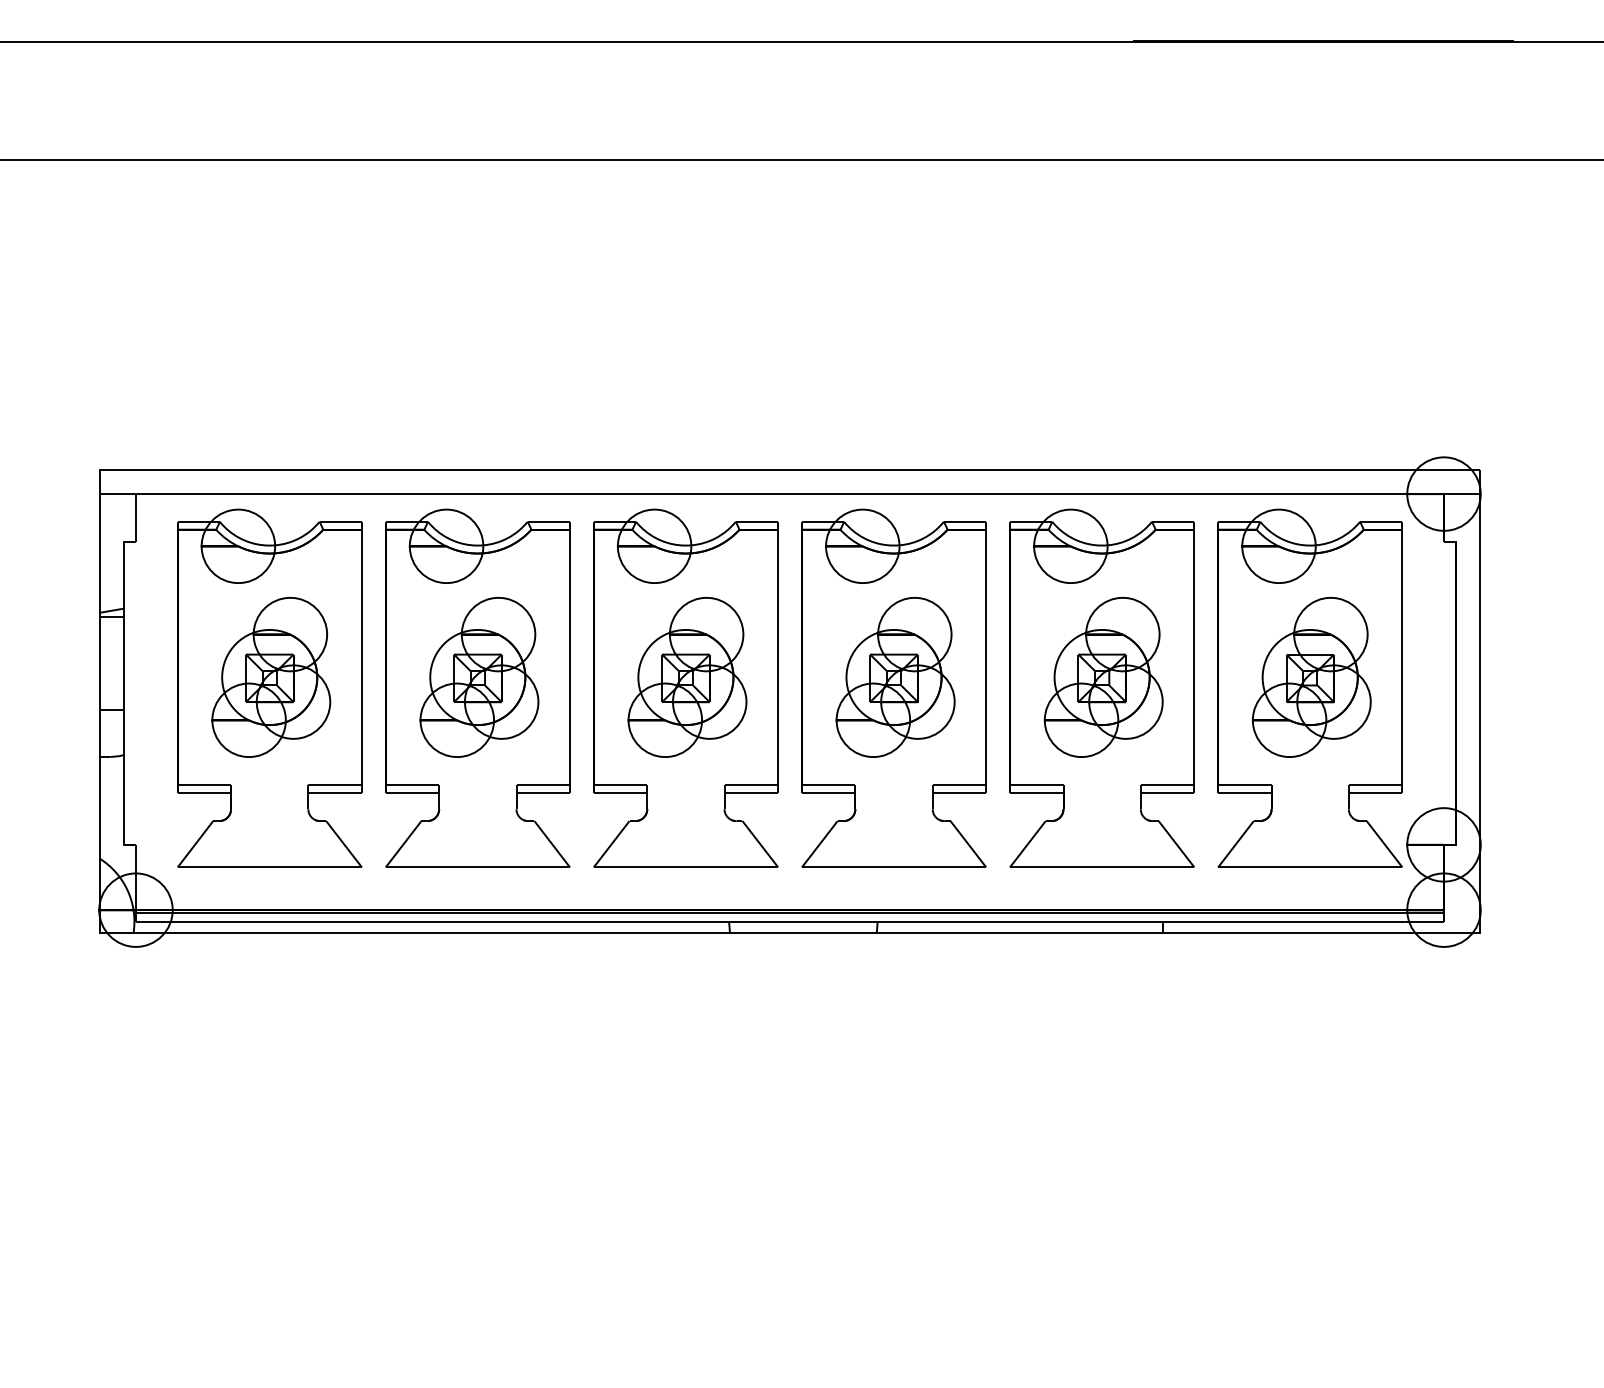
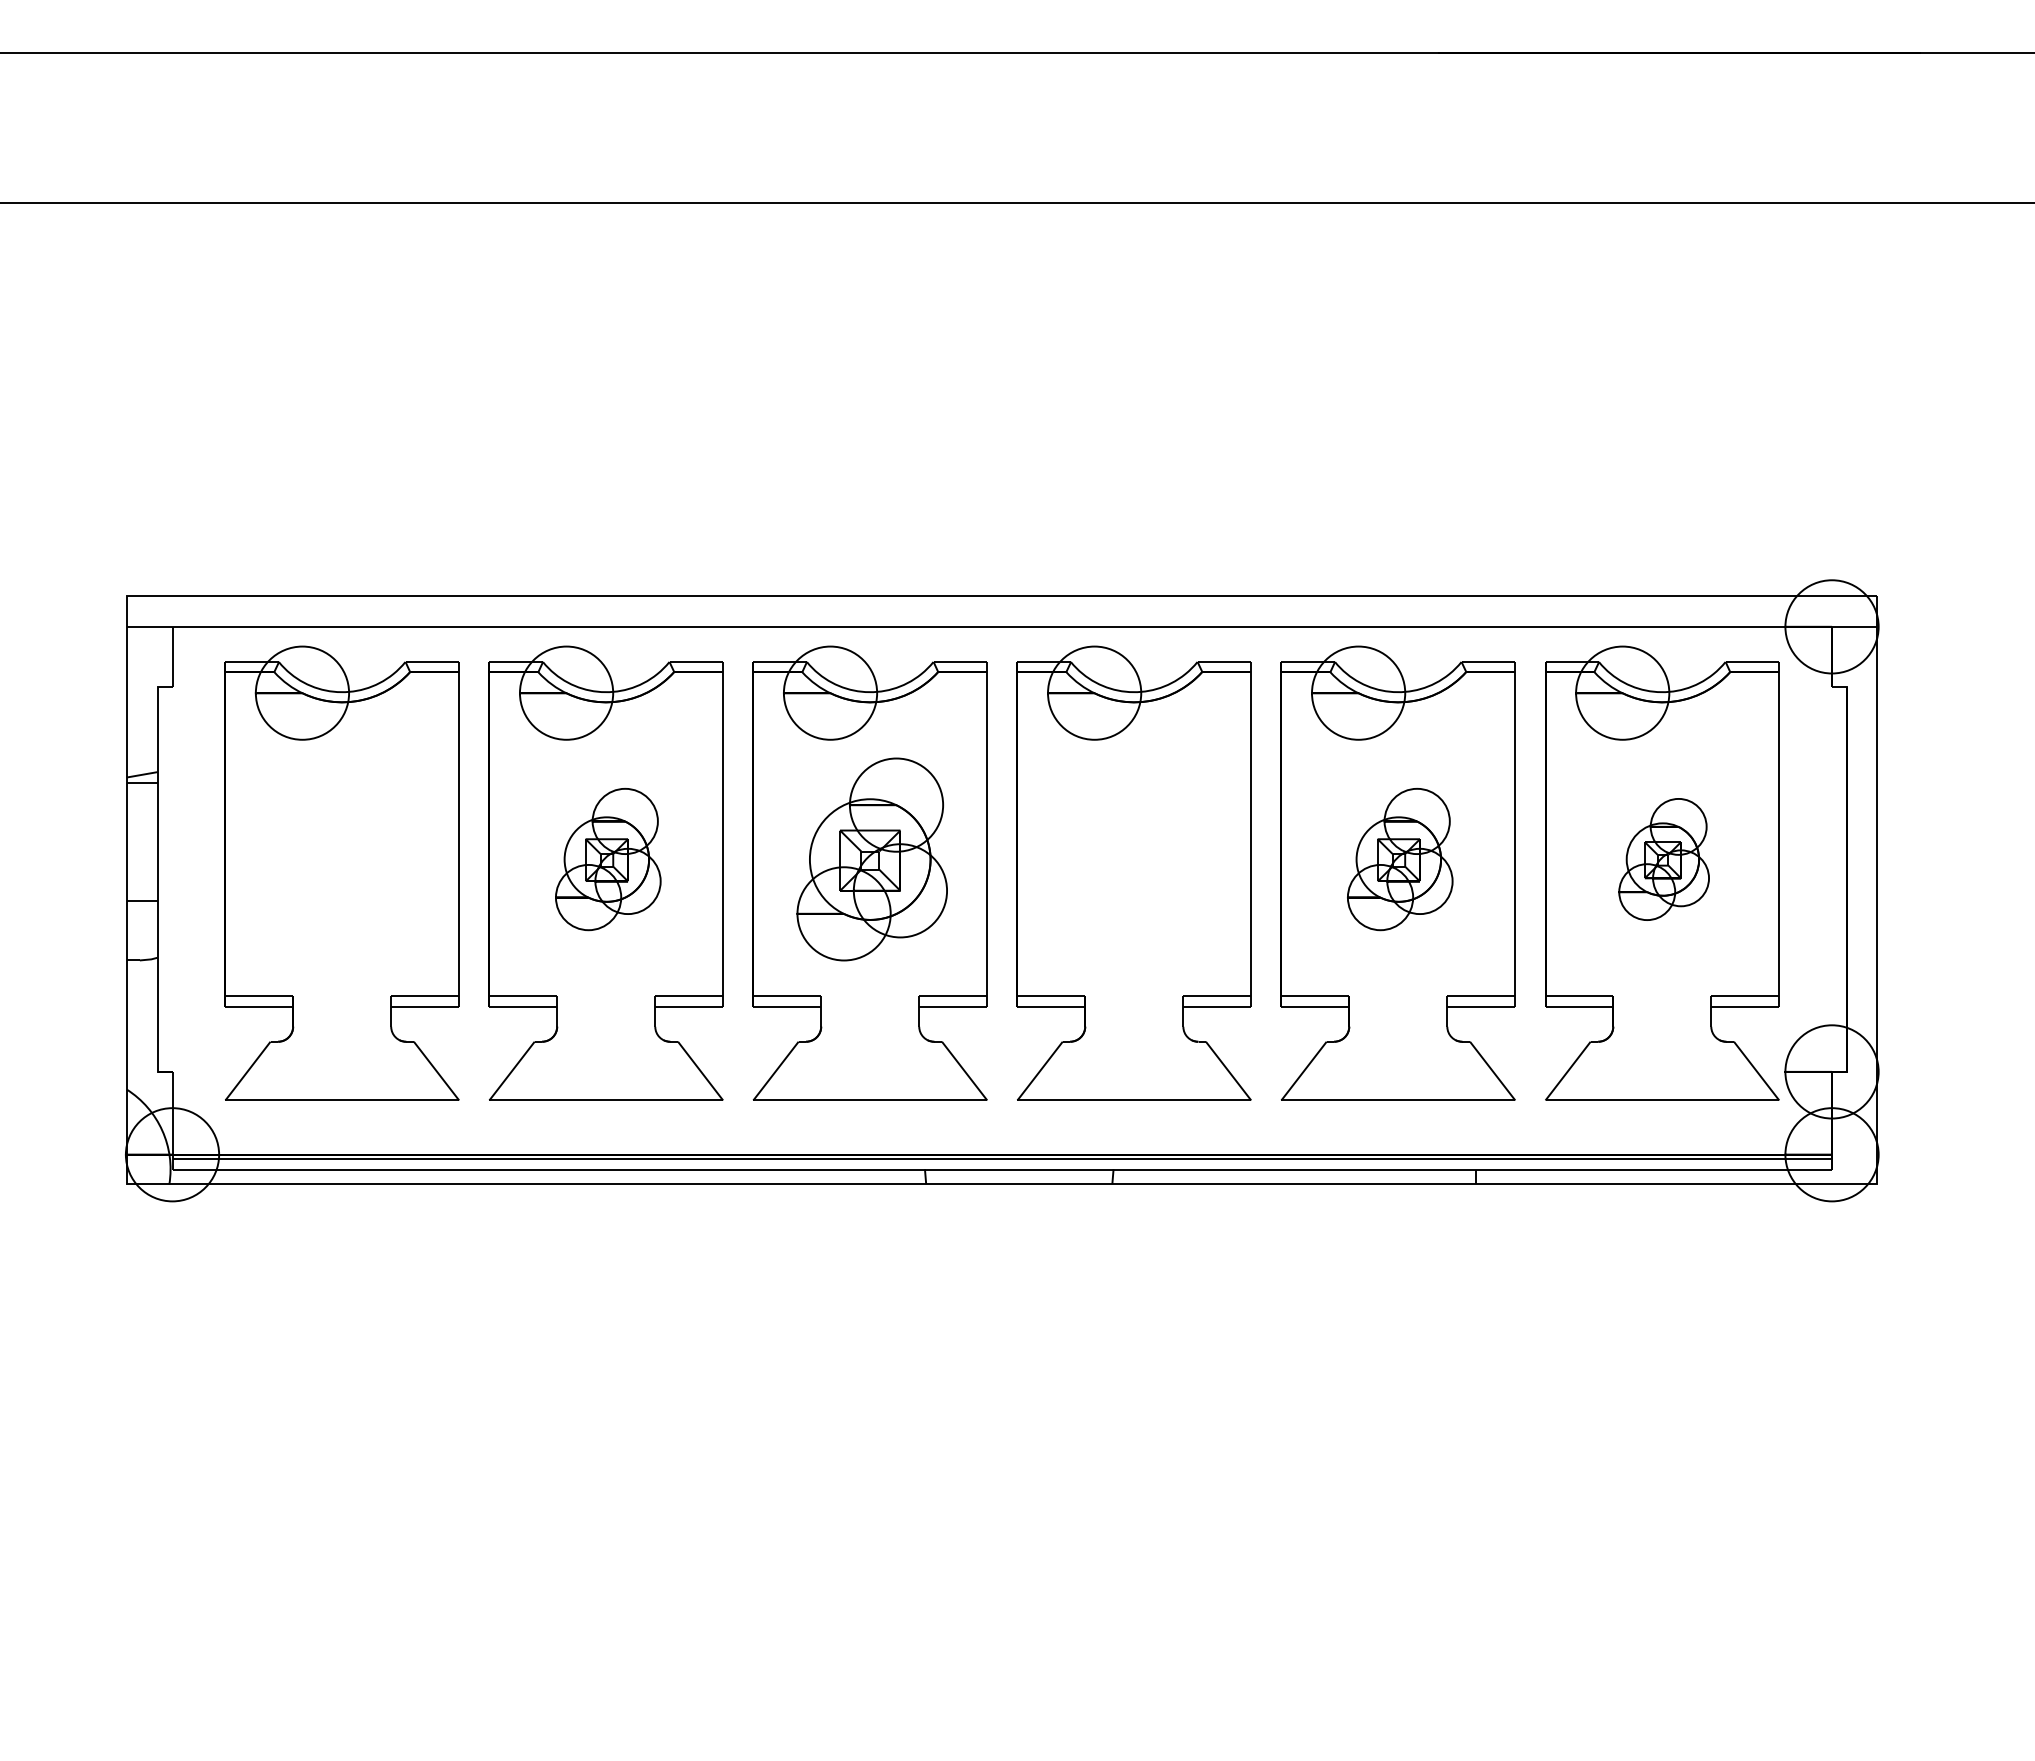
part: (271, 677) -> (344, 859), removed
part: (479, 677) -> (608, 859), size x0.7
part: (895, 677) -> (1136, 859), removed
part: (1103, 677) -> (1400, 859), size x0.7
part: (1311, 677) -> (1663, 859), size x0.6

